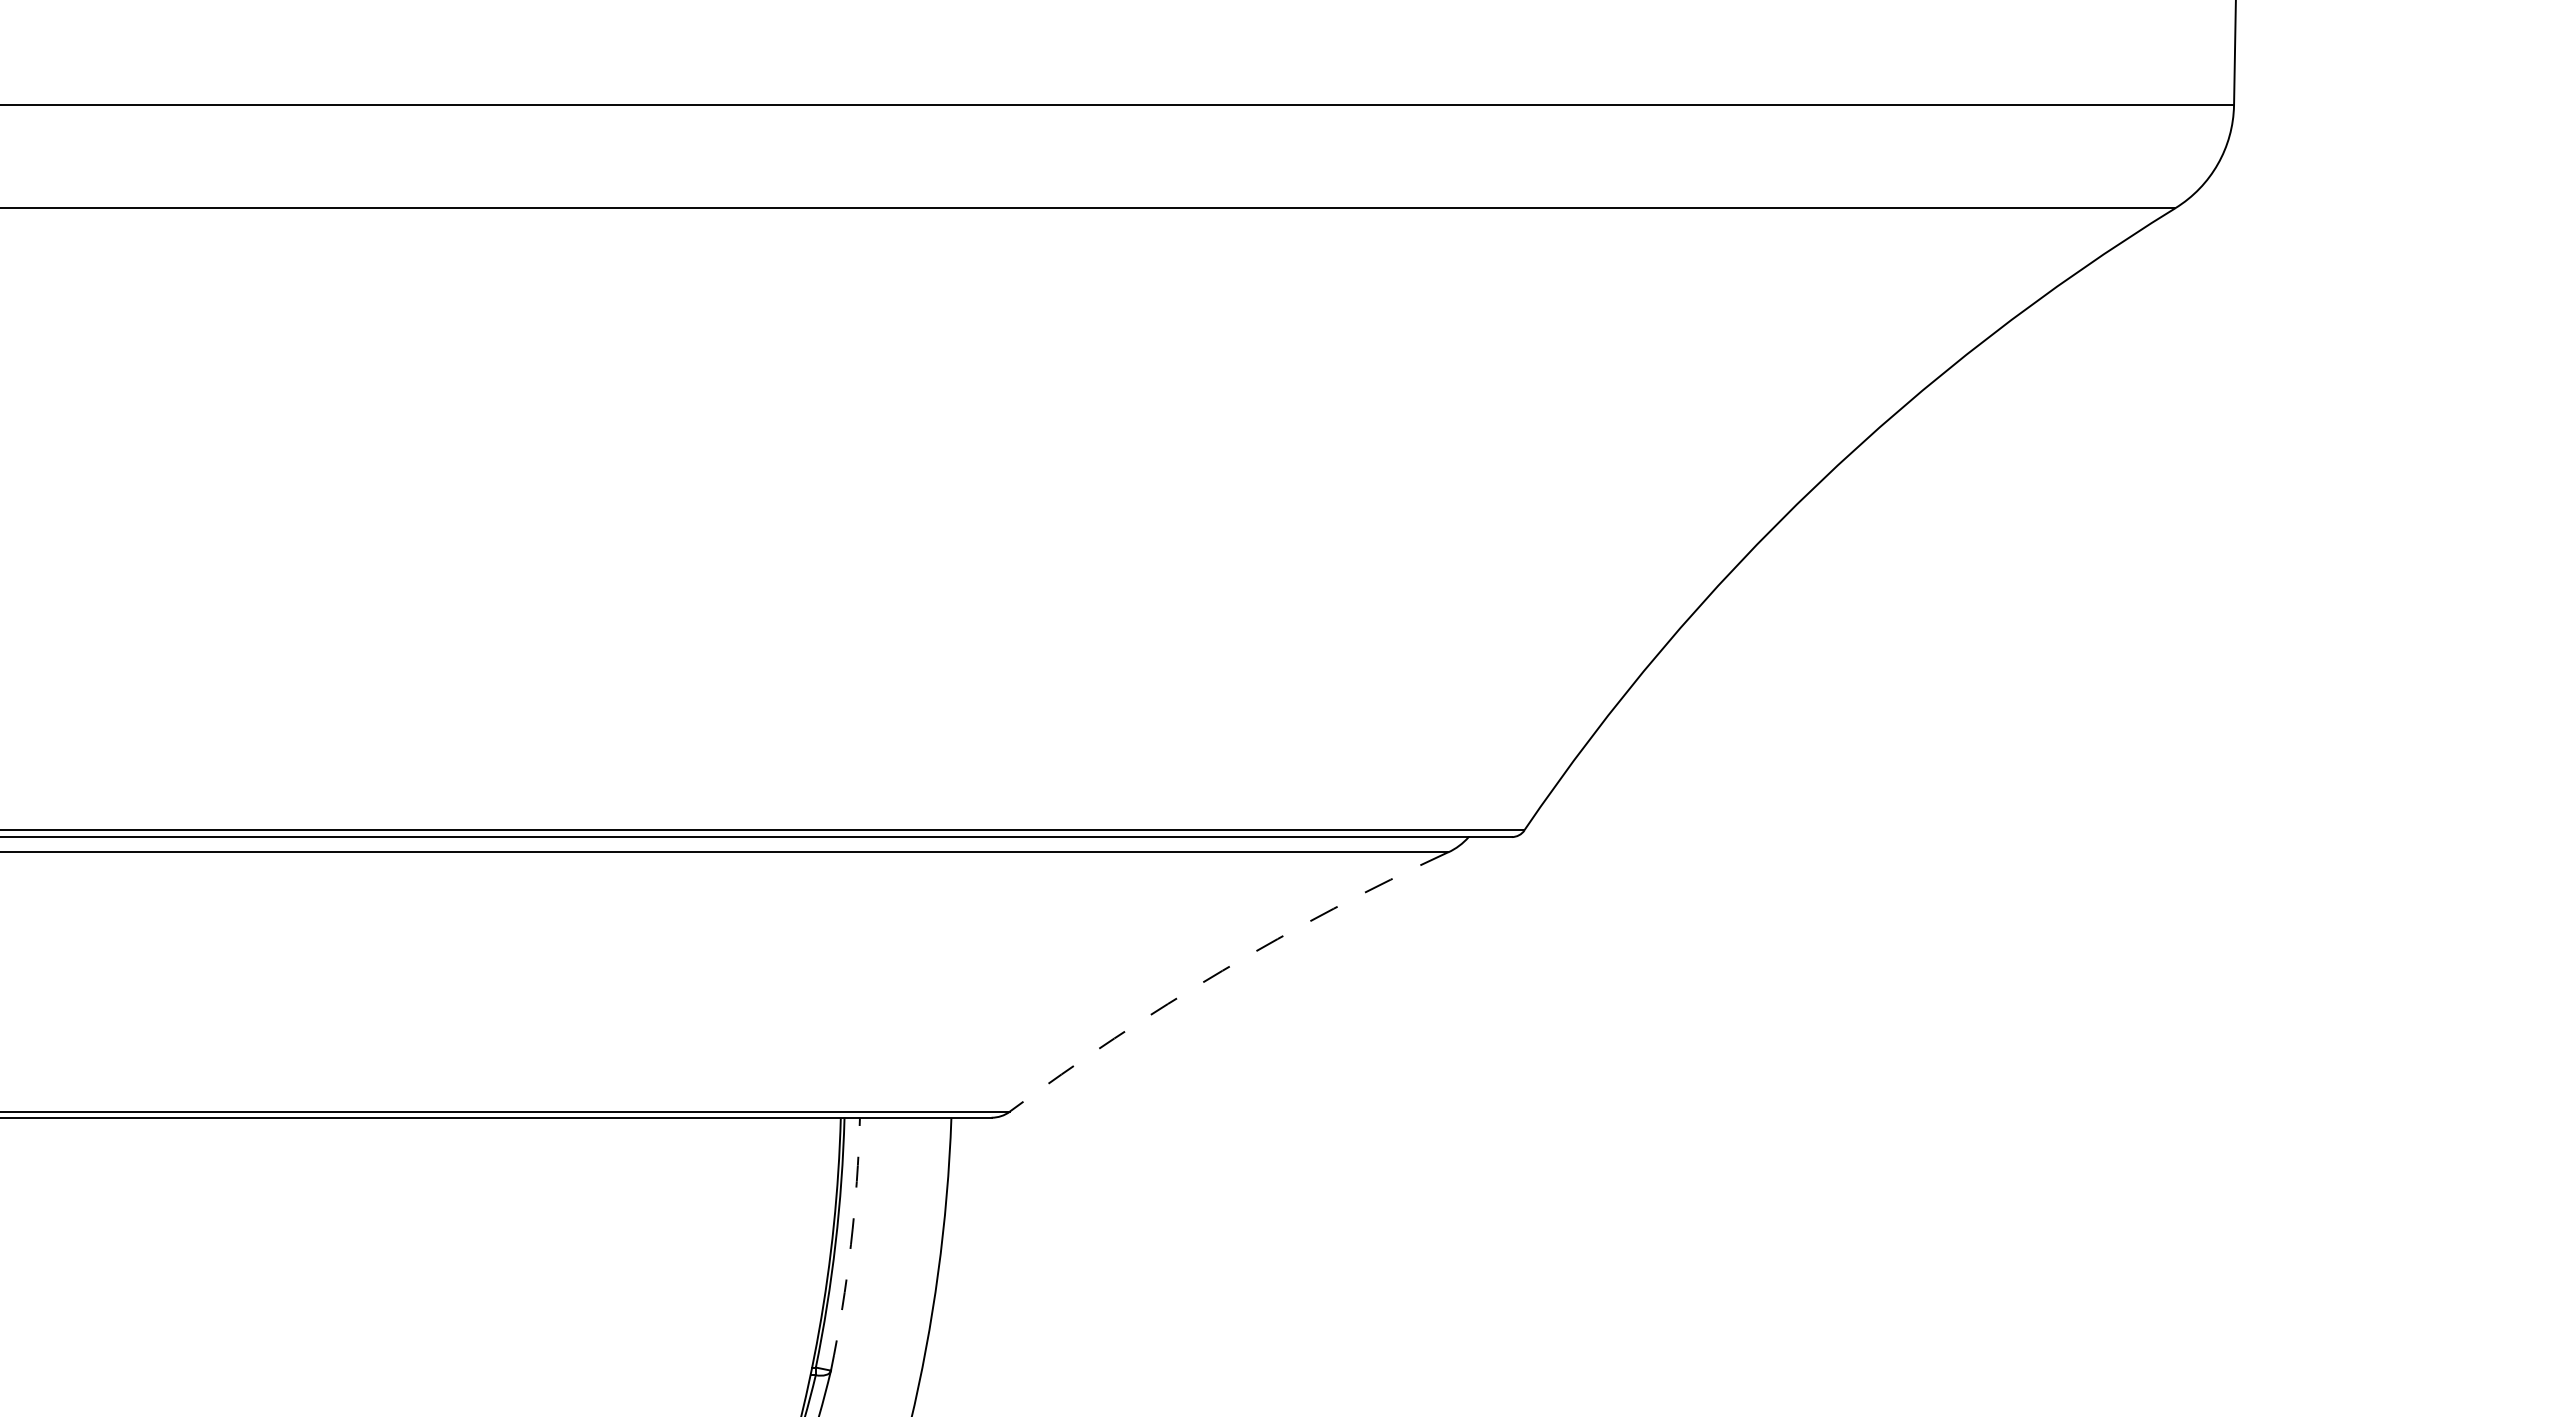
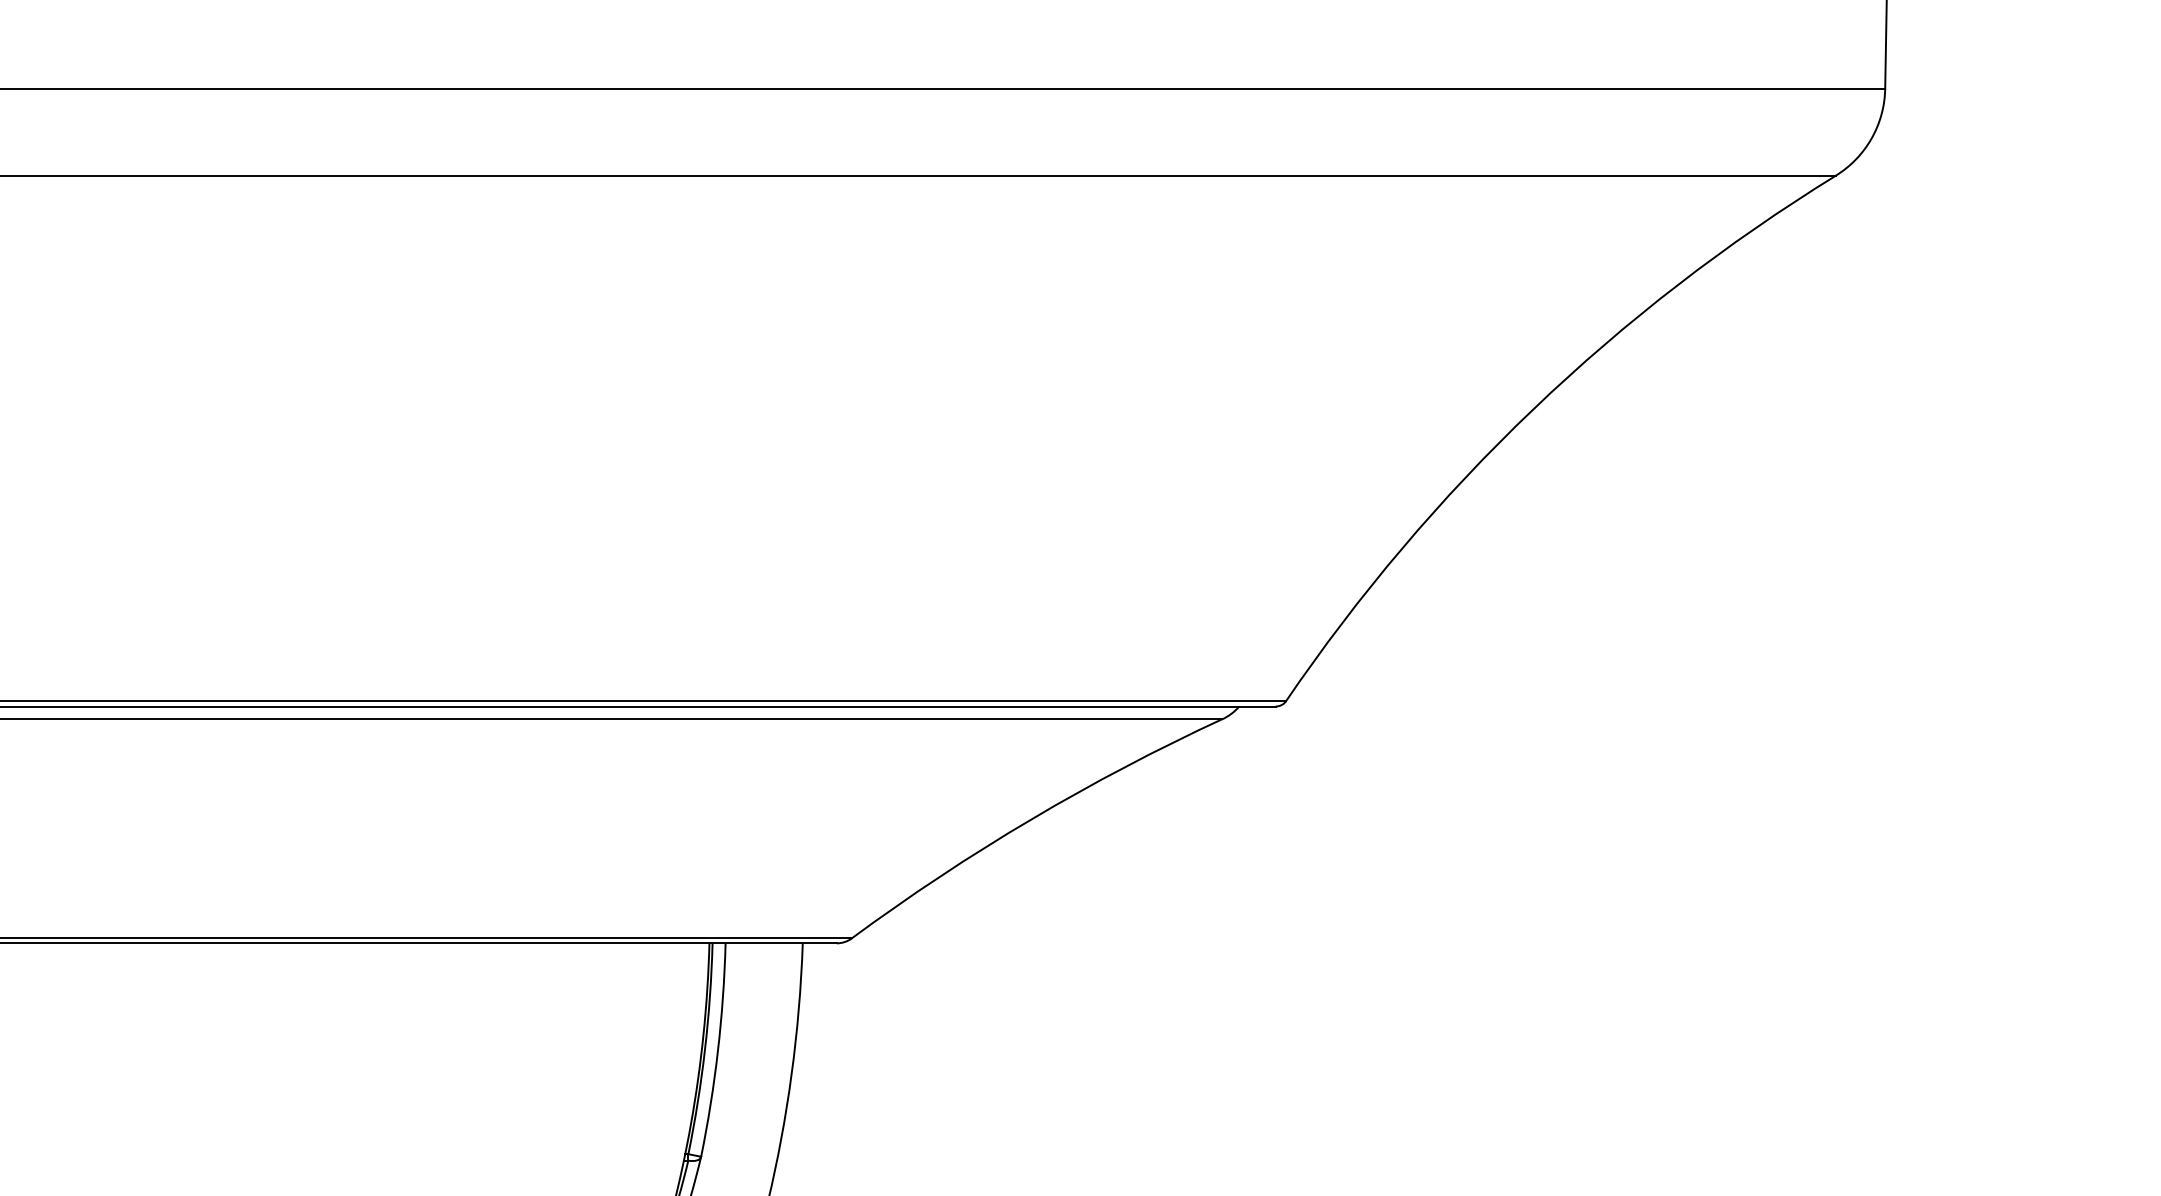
arc: (1222, 970) -> (1031, 819), dashed -> solid
arc: (850, 1244) -> (717, 1050), dashed -> solid

